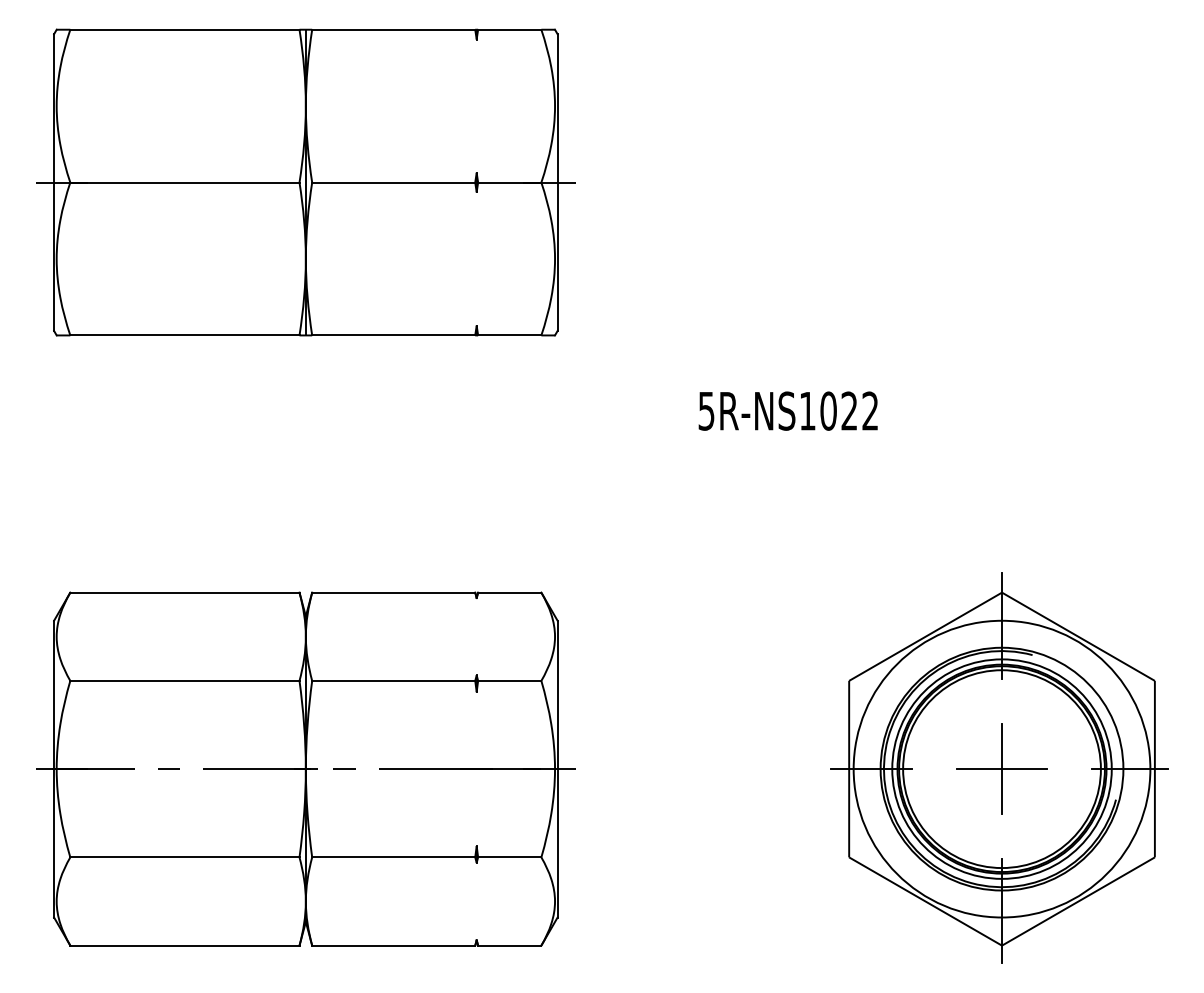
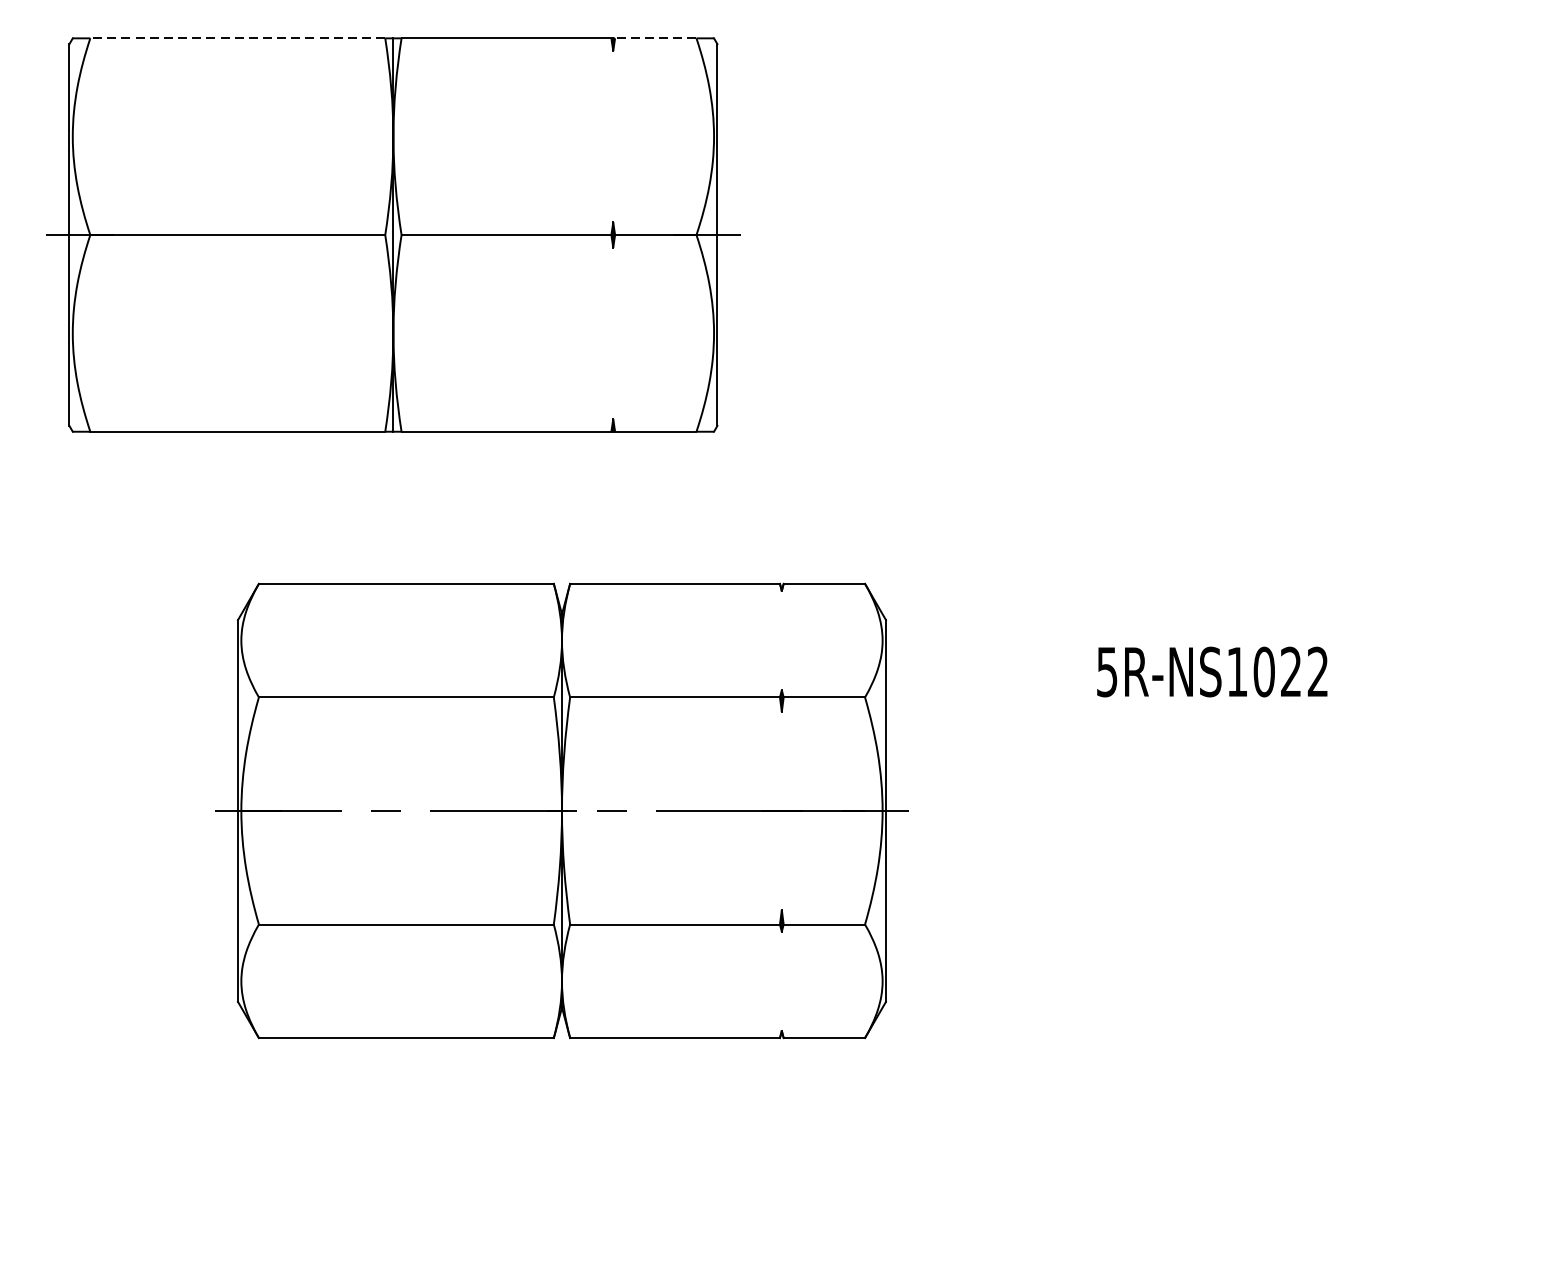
line: (184, 29) -> (237, 38), solid -> dashed
line: (509, 29) -> (655, 38), solid -> dashed
text: (787, 410) -> (1211, 671), moved
part: (999, 767) -> (1286, 987), removed
part: (305, 768) -> (561, 810), moved

